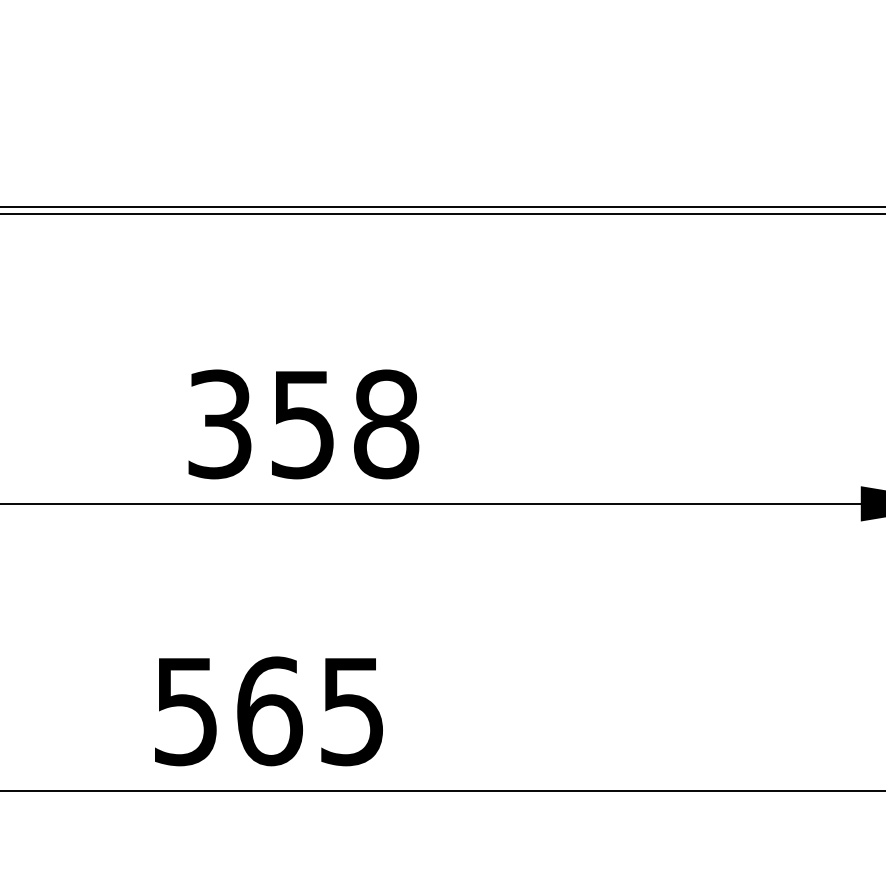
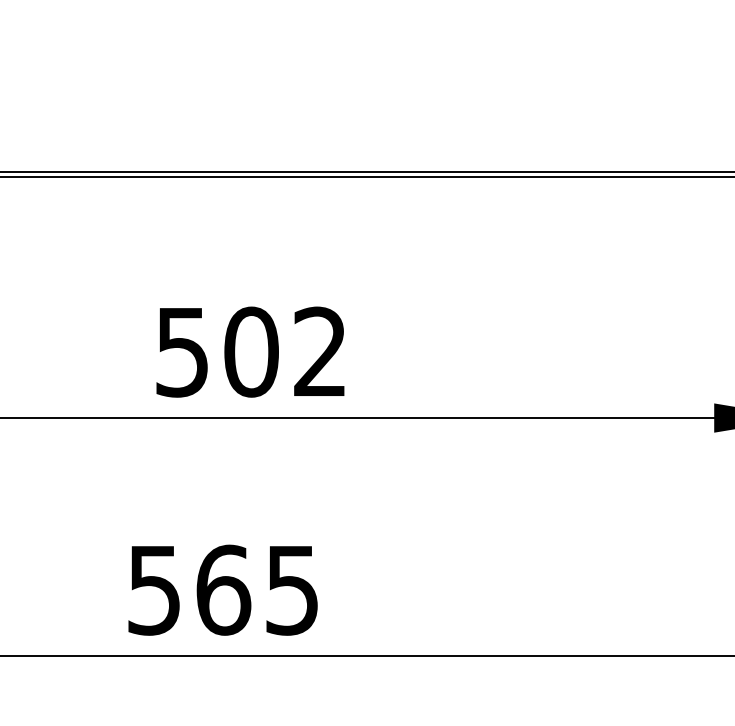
text: (303, 423) -> (251, 351), 358 -> 502

